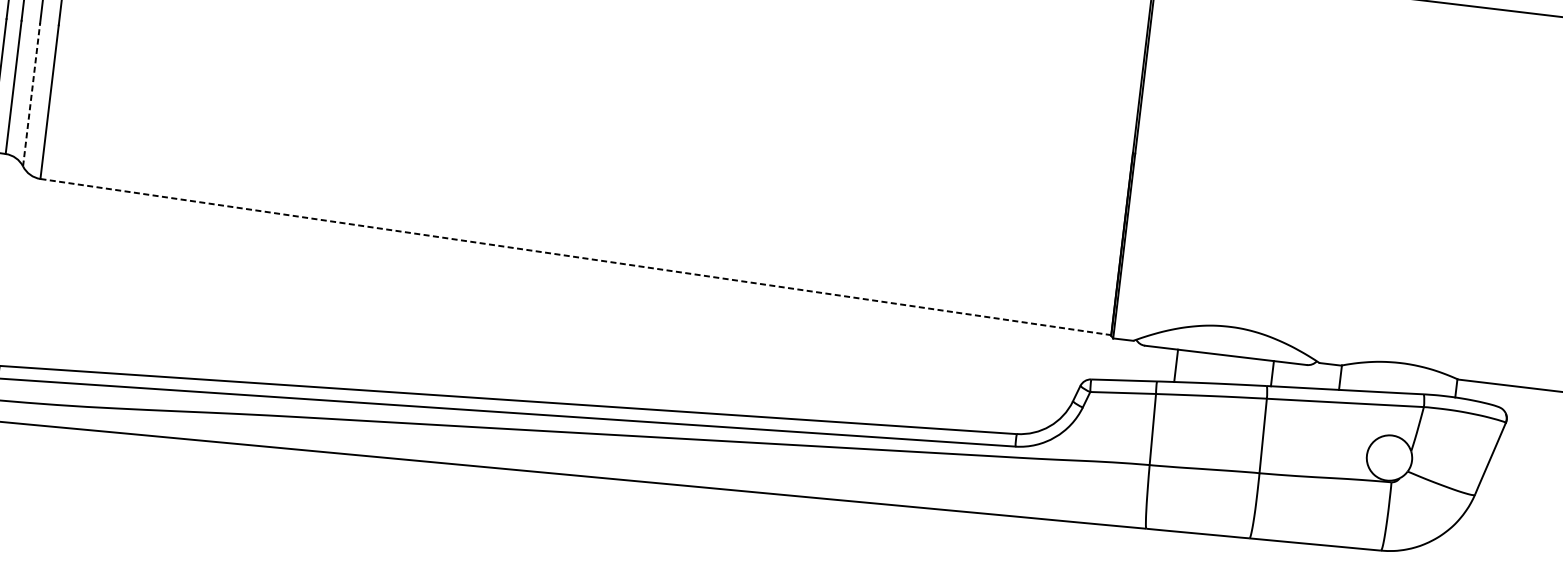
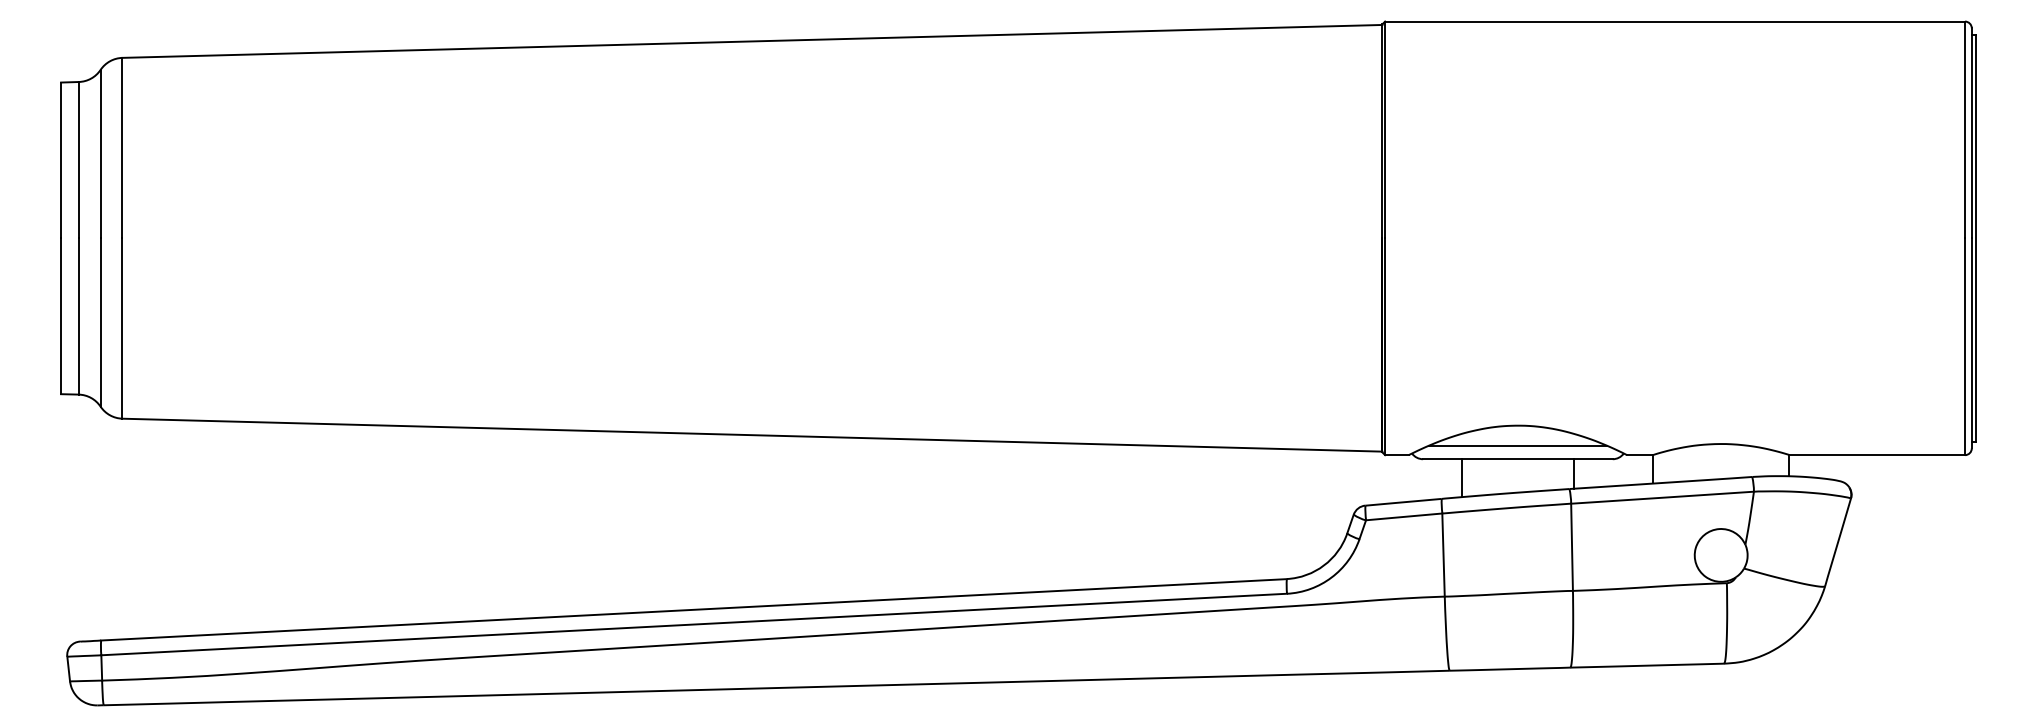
line: (31, 94) -> (100, 322), dashed -> solid
line: (575, 257) -> (752, 435), dashed -> solid
line: (1227, 343) -> (1517, 445), added

